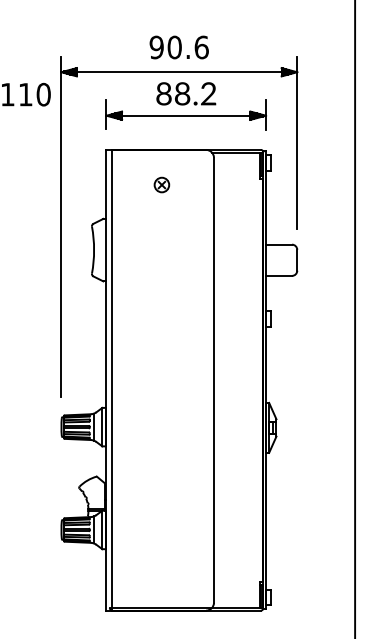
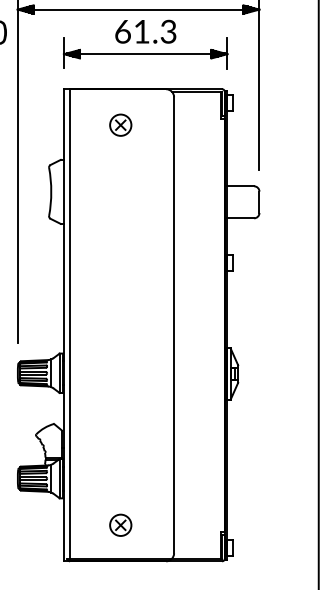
text: (186, 93) -> (145, 31), 88.2 -> 61.3
part: (161, 184) -> (120, 124), size x1.43
part: (161, 575) -> (120, 525), added

